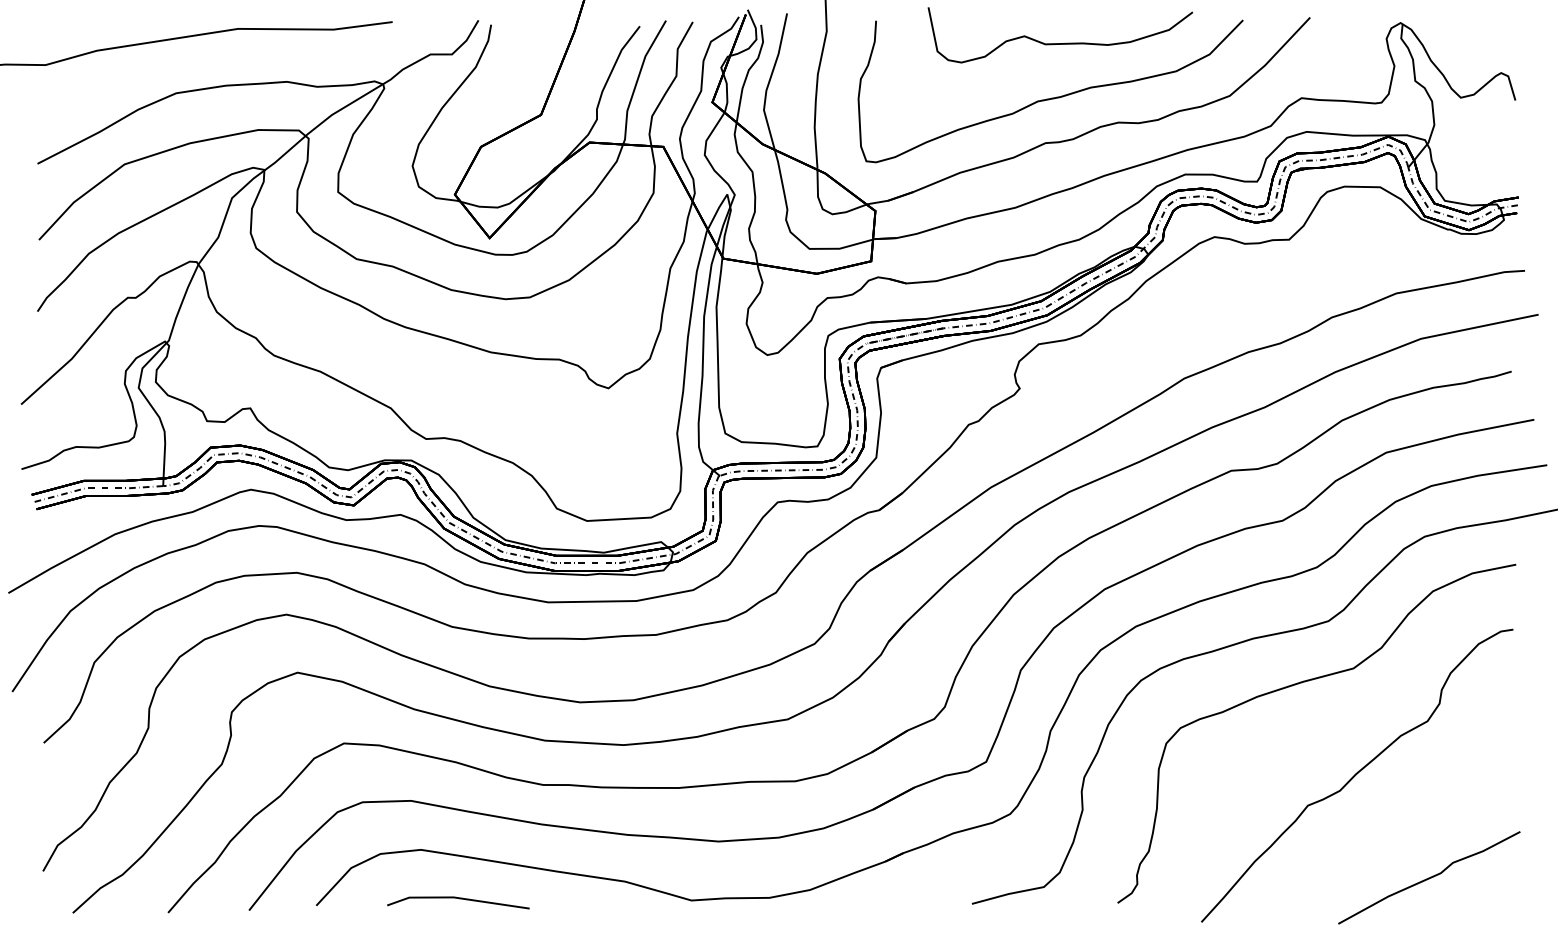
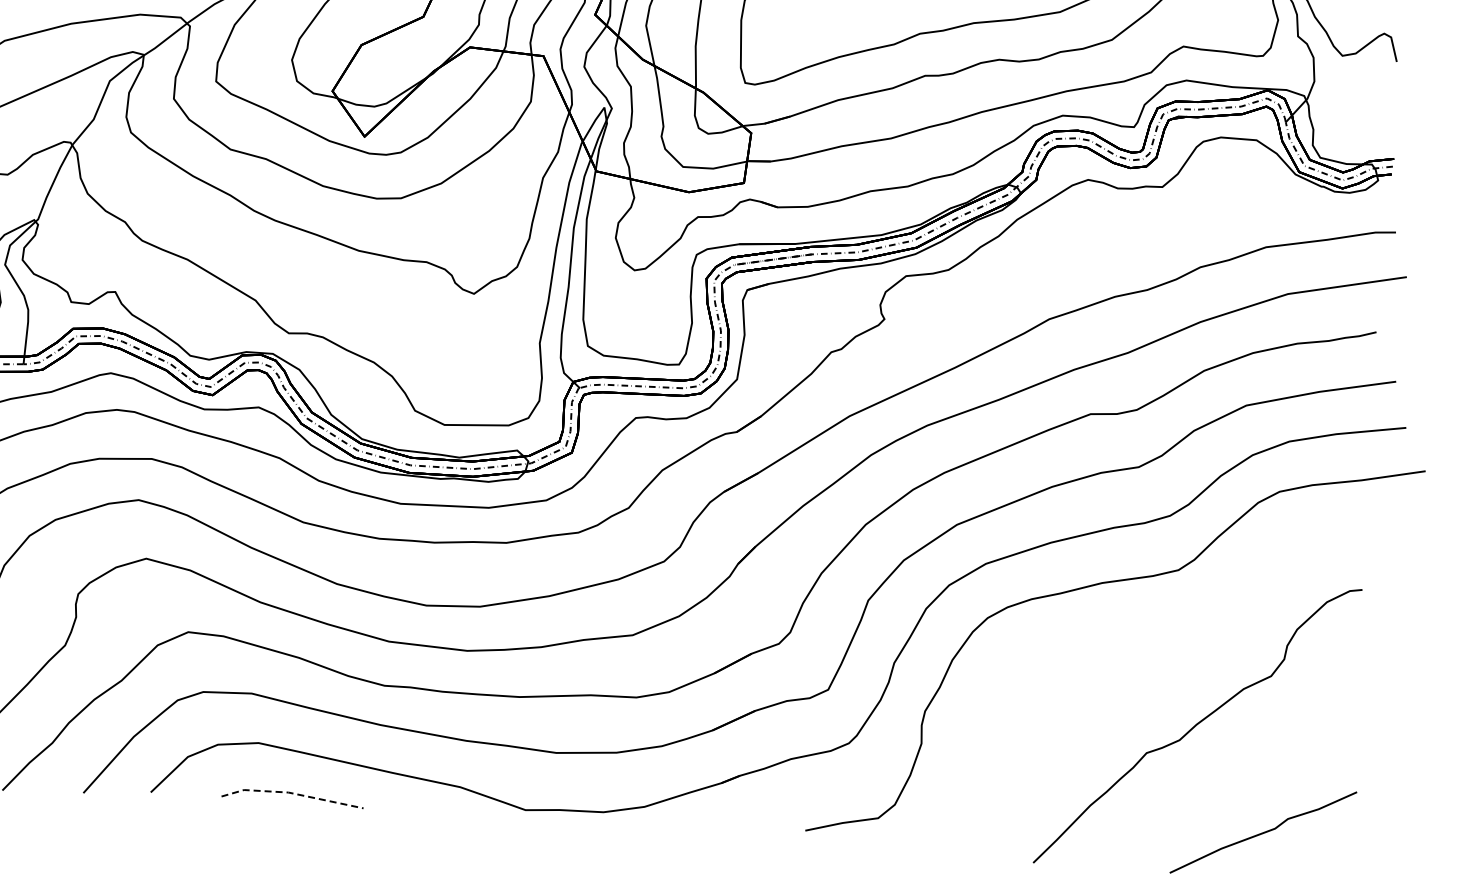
curve: (1305, 682) -> (1151, 630), removed
line: (456, 897) -> (291, 792), solid -> dashed

